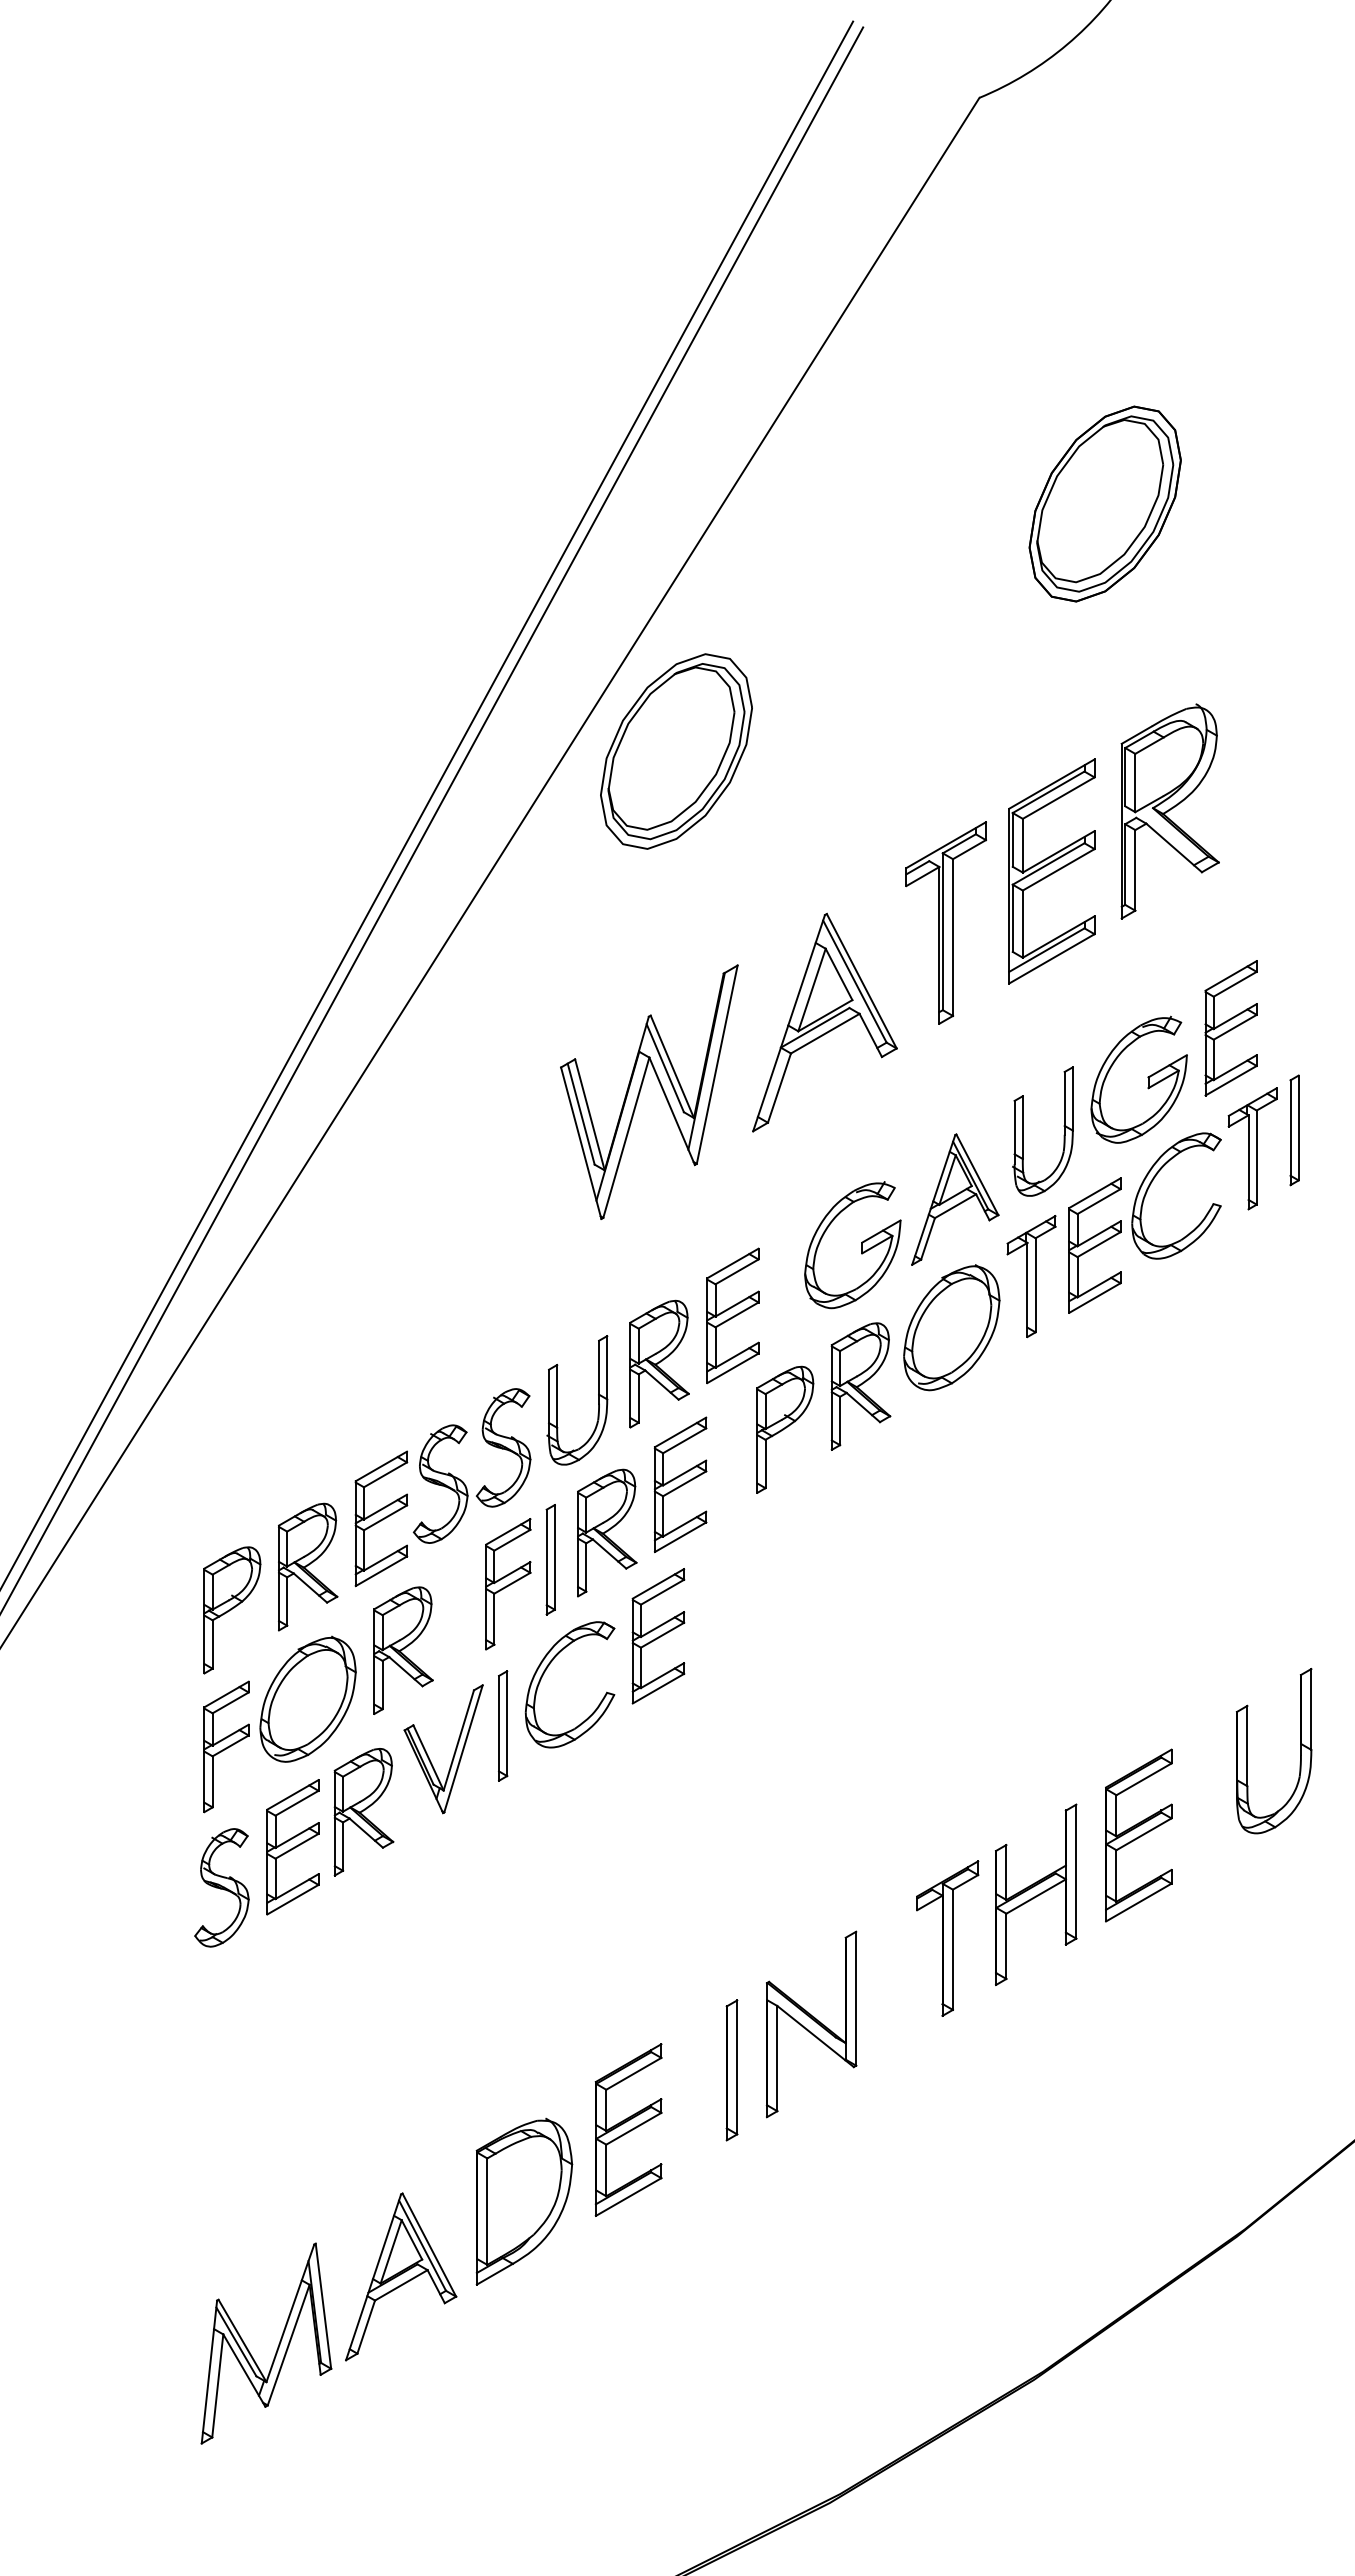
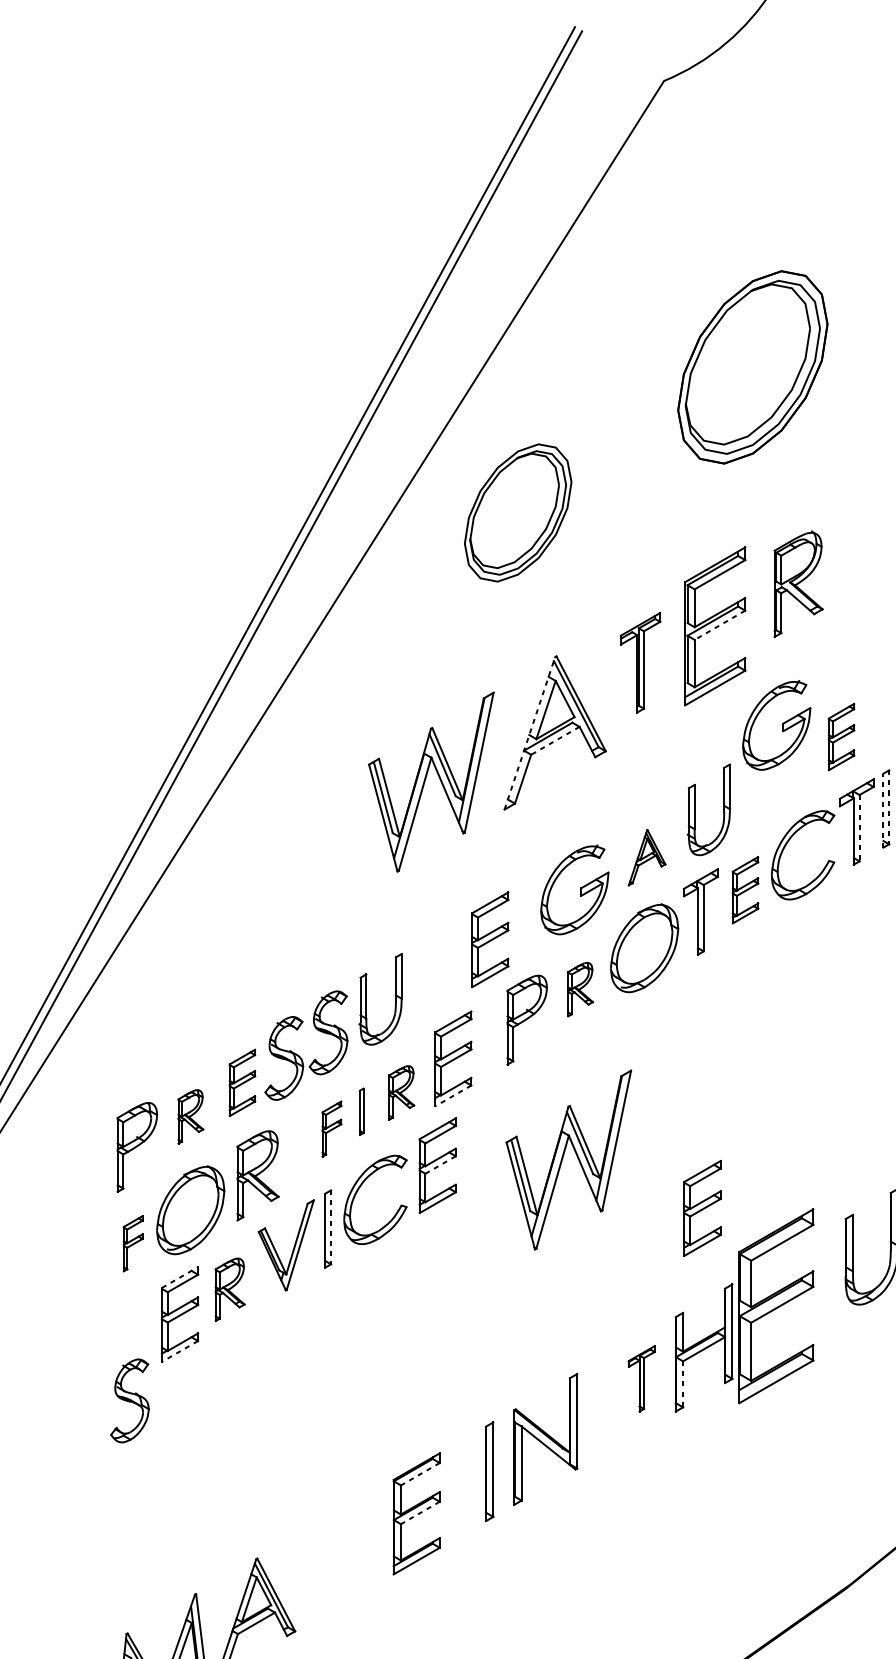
part: (1104, 503) -> (752, 366), size x1.4
part: (676, 751) -> (518, 512), moved
part: (1169, 811) -> (798, 584), size x0.7
line: (1058, 870) -> (719, 625), solid -> dashed
part: (945, 922) -> (640, 662), size x0.7
line: (789, 1023) -> (530, 733), solid -> dashed
part: (1230, 1028) -> (841, 737), size x0.7
line: (825, 1033) -> (555, 740), solid -> dashed
part: (1147, 1077) -> (782, 723), moved
line: (1298, 1128) -> (889, 807), solid -> dashed
line: (1290, 1132) -> (883, 810), solid -> dashed
line: (1256, 1158) -> (859, 828), solid -> dashed
part: (955, 1199) -> (647, 857), size x0.6
part: (1094, 1245) -> (745, 890), size x0.7
part: (659, 1363) -> (438, 973), removed
part: (860, 1386) -> (580, 989), size x0.6
part: (381, 1518) -> (242, 1082), size x0.7
part: (607, 1532) -> (401, 1092), size x0.6
line: (680, 1537) -> (453, 1096), solid -> dashed
part: (550, 1559) -> (361, 1111), size x0.6
part: (308, 1566) -> (191, 1116), size x0.6
part: (508, 1584) -> (332, 1129), size x0.6
part: (836, 1625) -> (563, 1158), added
line: (662, 1635) -> (440, 1165), solid -> dashed
part: (1033, 1696) -> (702, 1208), added
line: (507, 1724) -> (331, 1227), solid -> dashed
part: (226, 1746) -> (133, 1243), size x0.6
line: (292, 1794) -> (179, 1277), solid -> dashed
part: (363, 1812) -> (229, 1289), size x0.7
part: (1138, 1835) -> (776, 1306), size x1.6
part: (221, 1887) -> (129, 1400), moved
line: (292, 1899) -> (179, 1351), solid -> dashed
part: (947, 1938) -> (641, 1378), size x0.6
line: (1006, 1946) -> (683, 1384), solid -> dashed
line: (633, 2073) -> (420, 1473), solid -> dashed
line: (633, 2128) -> (420, 1512), solid -> dashed
part: (524, 2201) -> (343, 1564), removed

